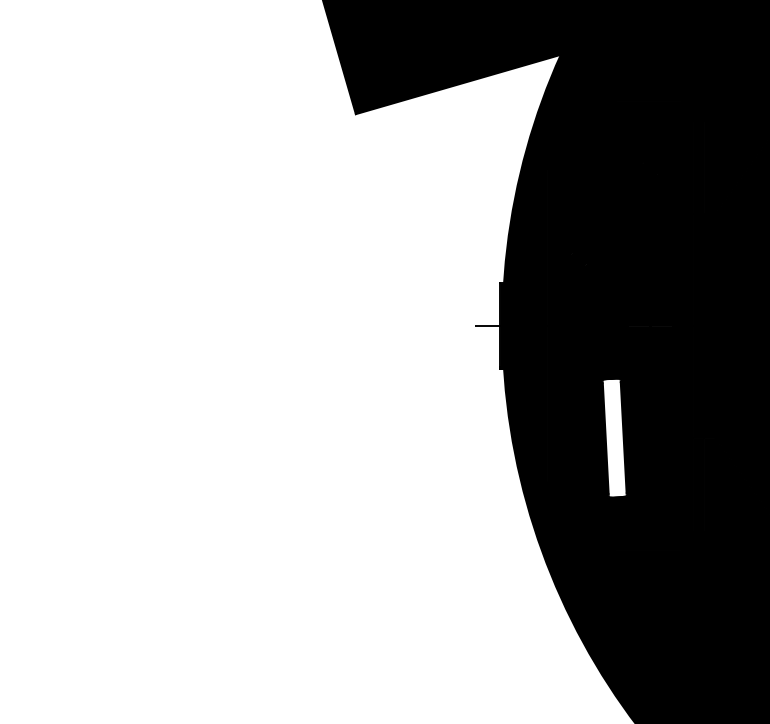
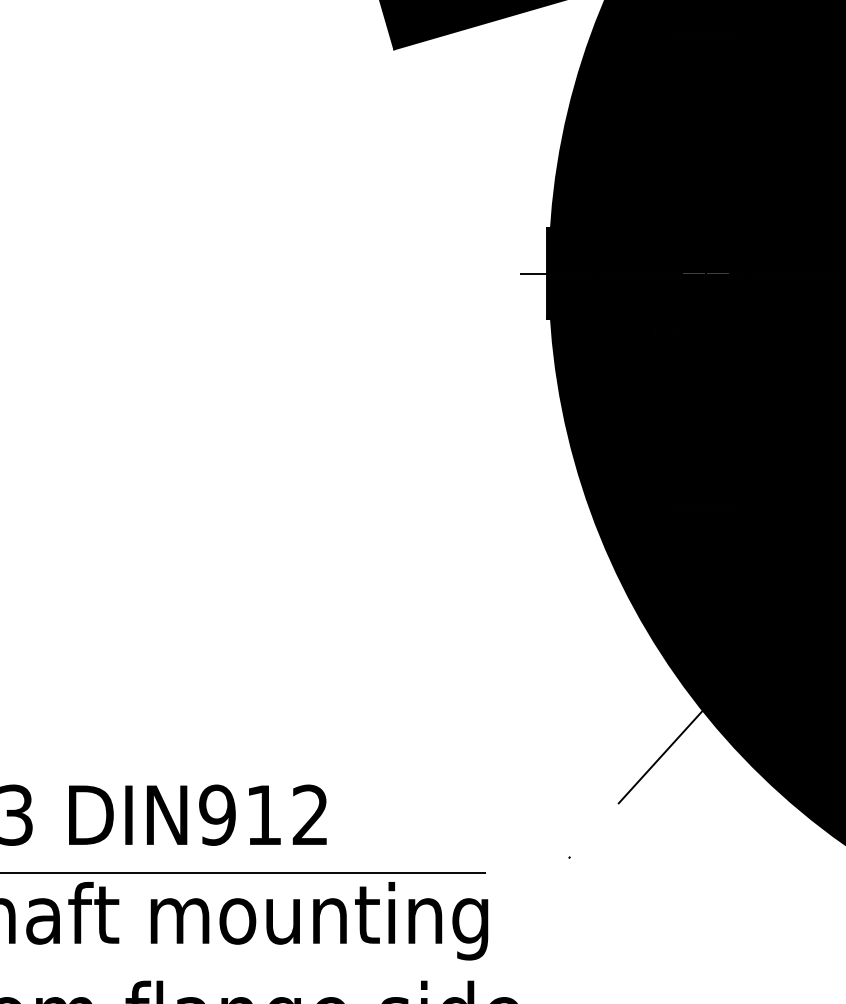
fill: (614, 437) -> (667, 391), added

